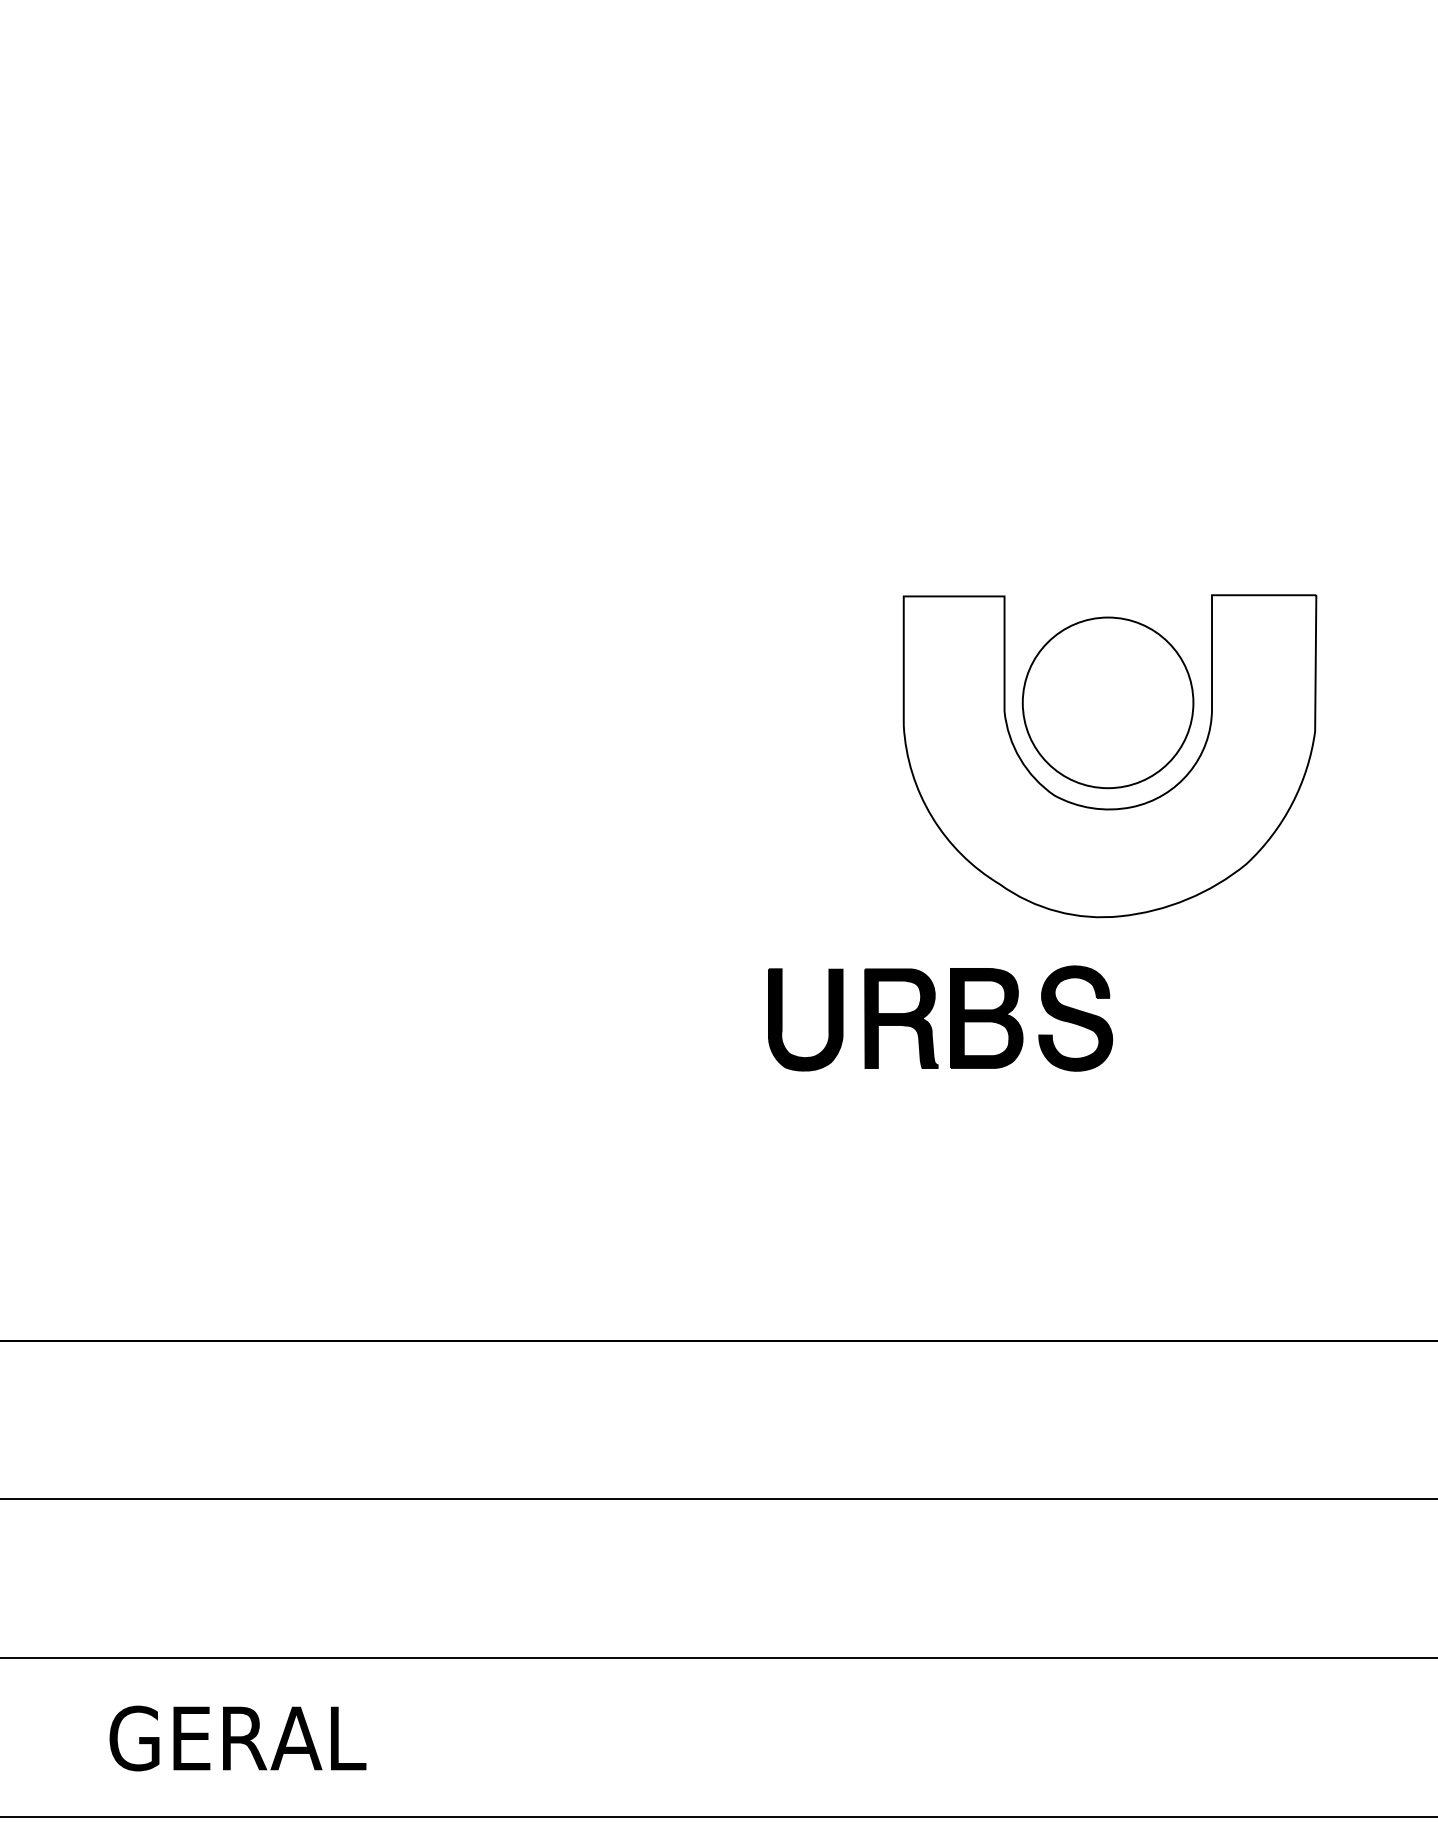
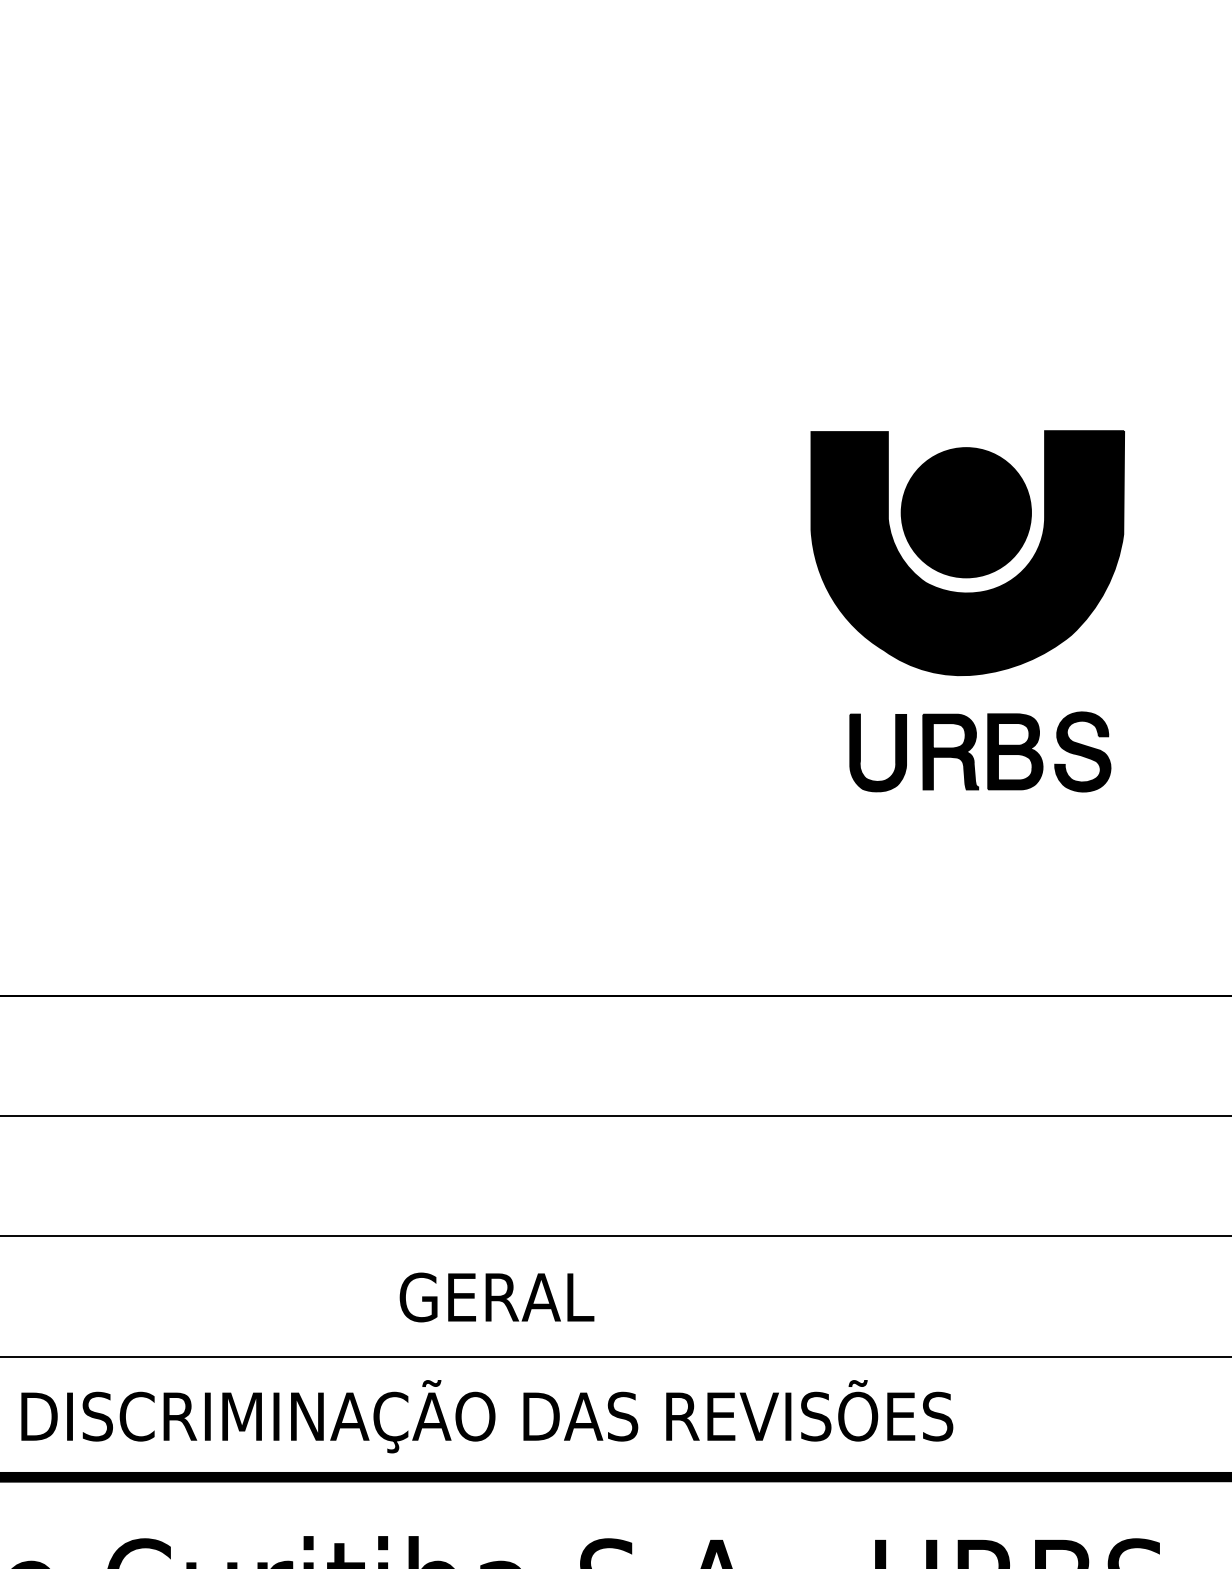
fill: (1108, 702) -> (966, 512), added
fill: (1109, 756) -> (967, 553), added
part: (949, 1017) -> (987, 751), moved
text: (237, 1738) -> (496, 1297), moved

